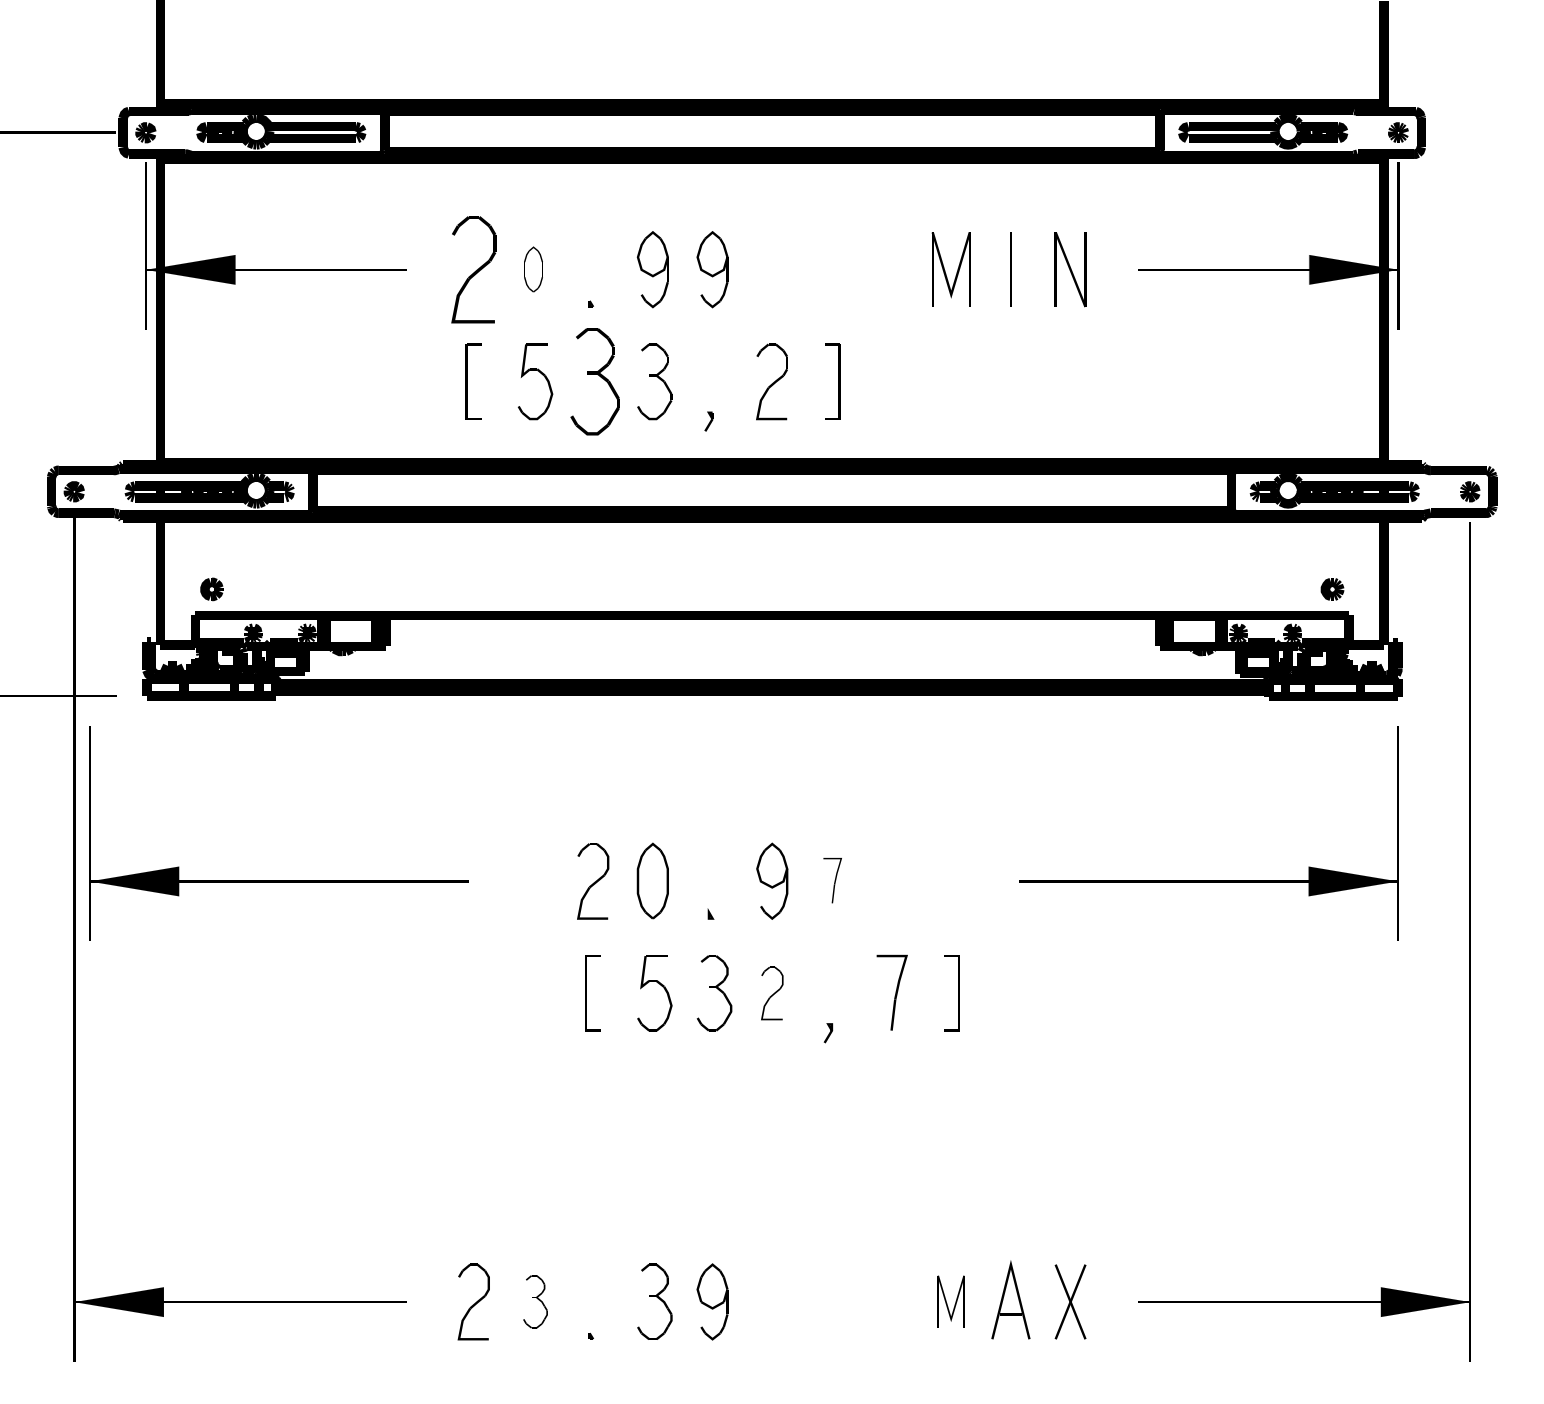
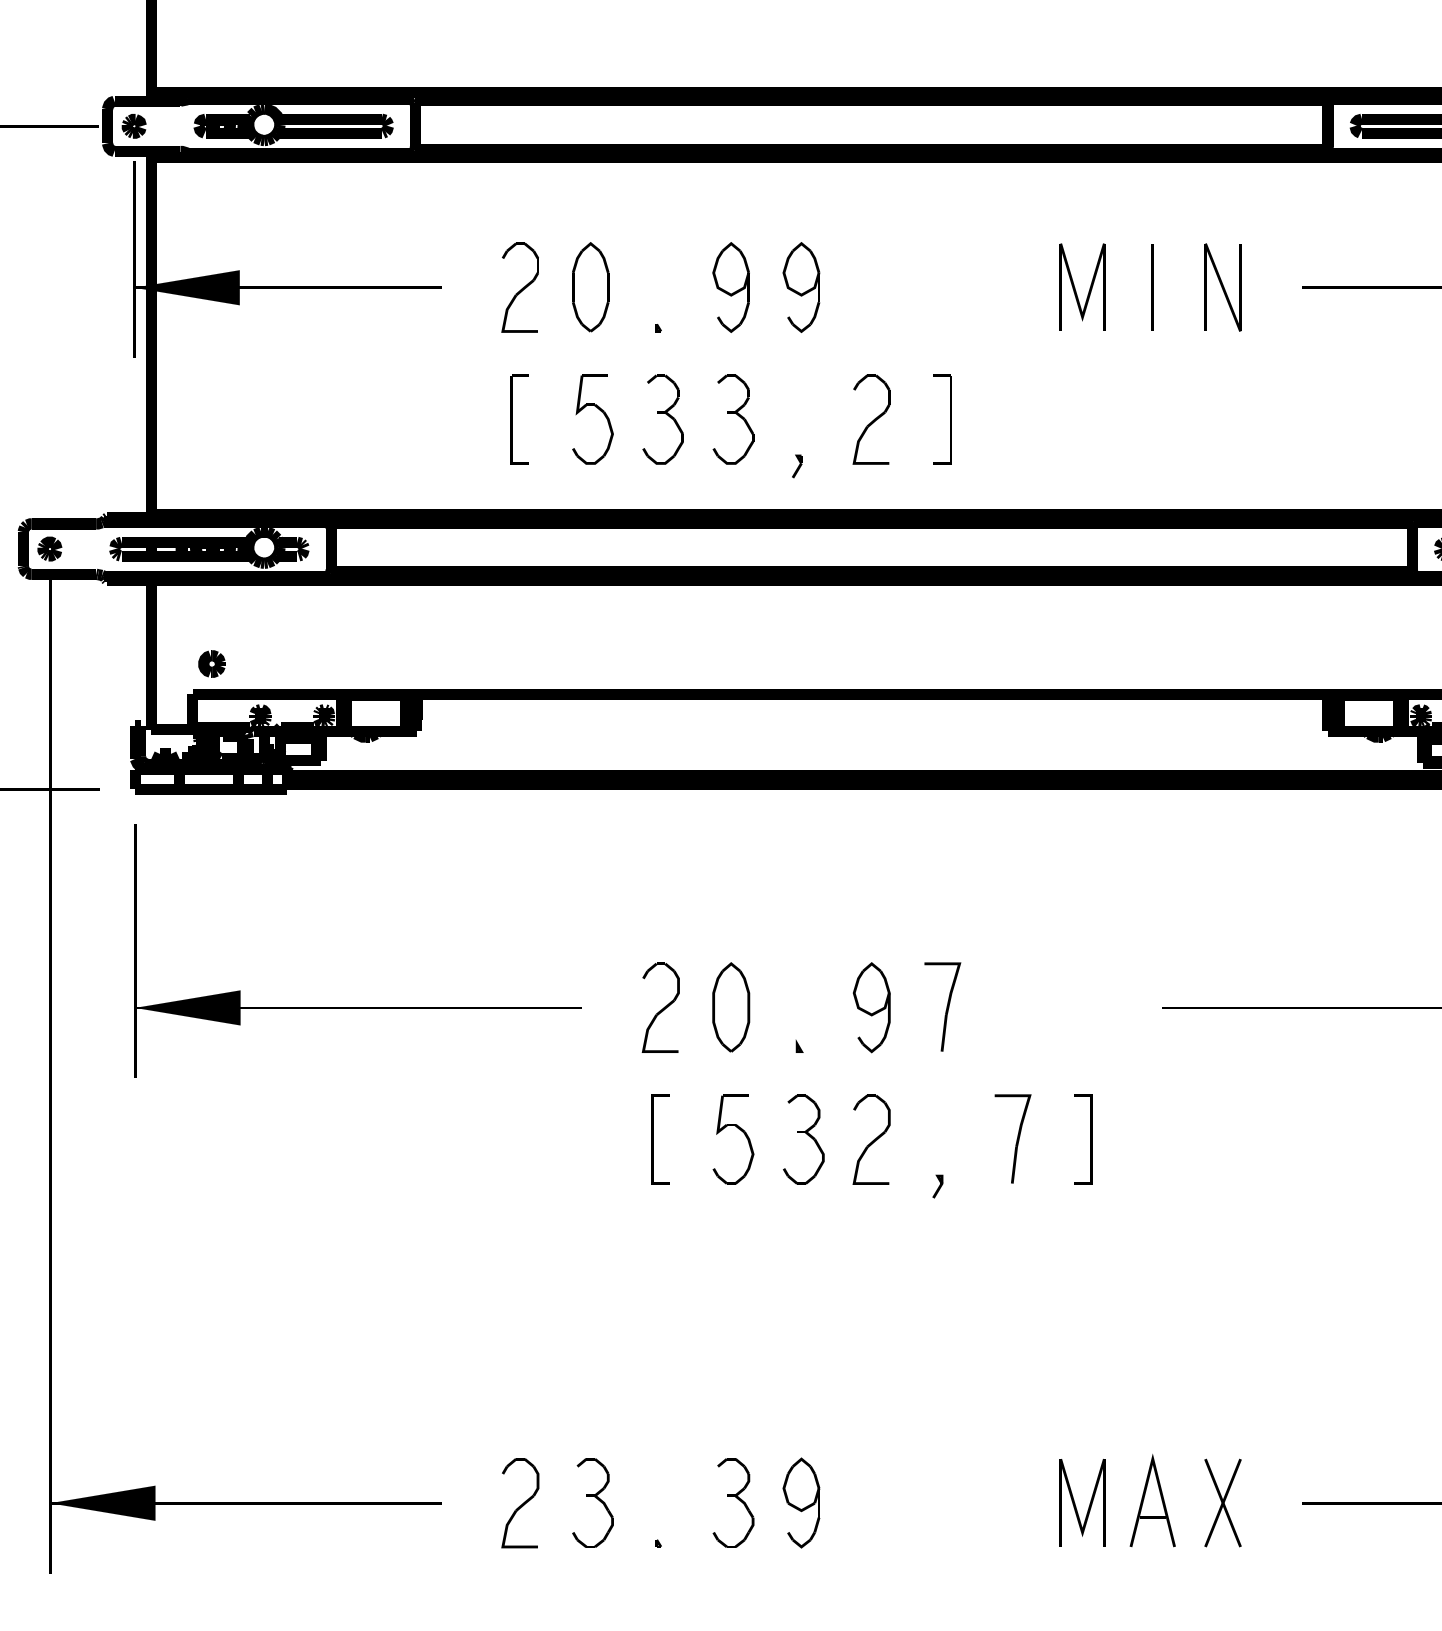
part: (473, 269) -> (519, 287), size x0.71
part: (533, 269) -> (590, 287), size x1.67
part: (594, 381) -> (662, 419), size x0.71
part: (278, 880) -> (357, 1006), moved
part: (832, 880) -> (942, 1006), size x1.67
part: (772, 993) -> (872, 1139), size x1.43
part: (535, 1301) -> (592, 1502), size x1.43
part: (950, 1301) -> (1081, 1502), size x1.43

